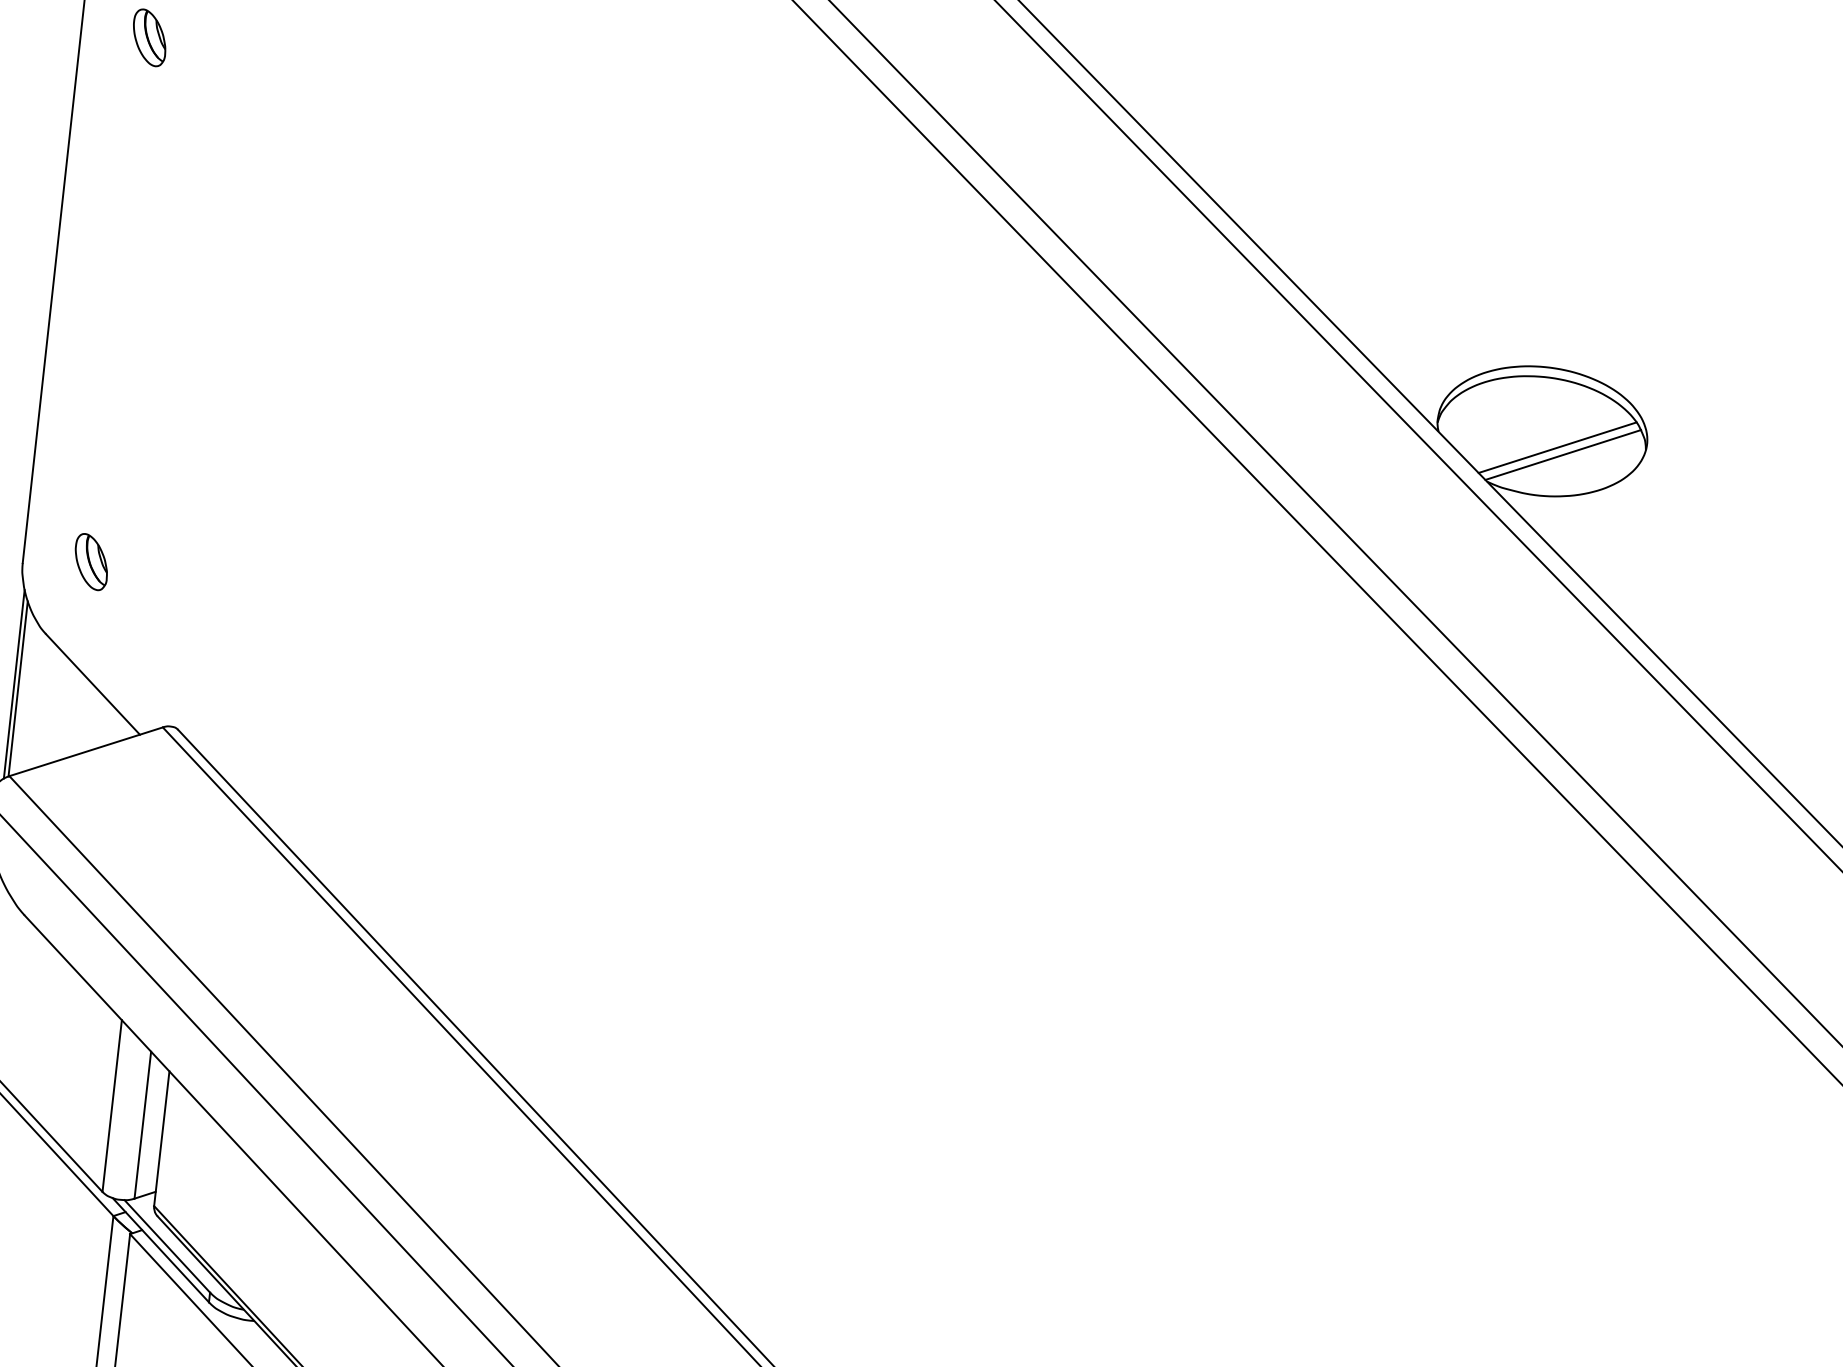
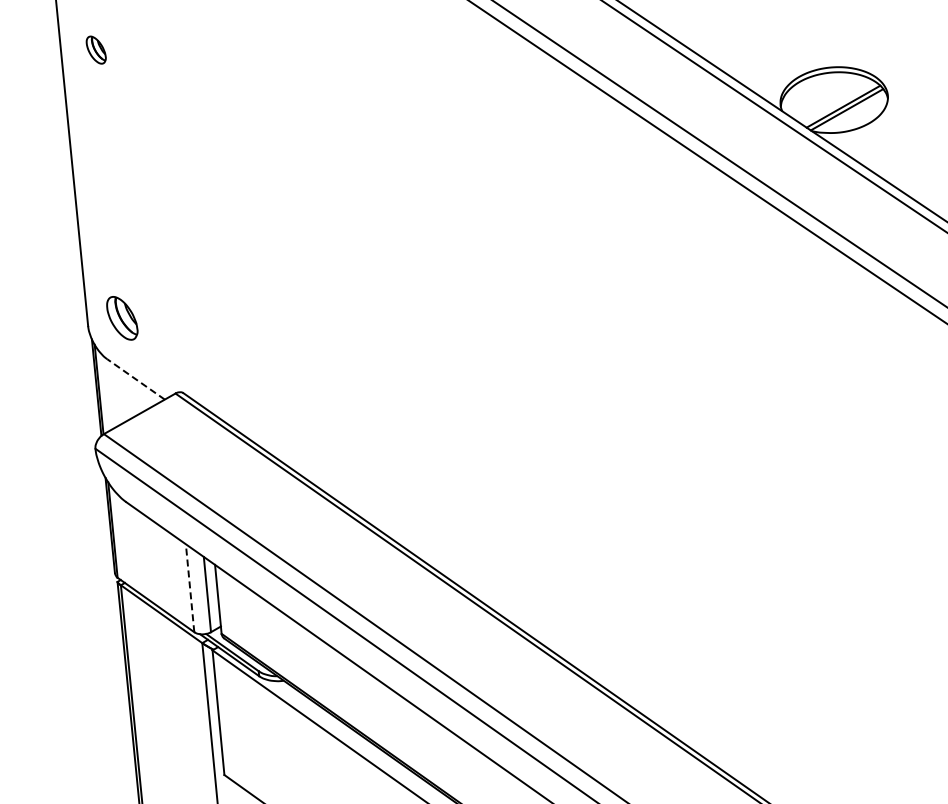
part: (91, 562) -> (122, 318), size x1.6
line: (91, 684) -> (135, 379), solid -> dashed
line: (113, 1104) -> (190, 587), solid -> dashed

